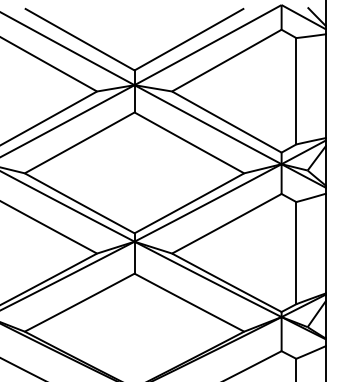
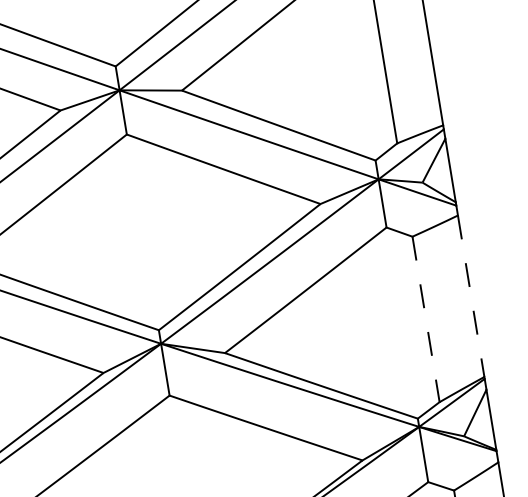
line: (325, 243) -> (470, 296), solid -> dashed
line: (296, 253) -> (426, 319), solid -> dashed

